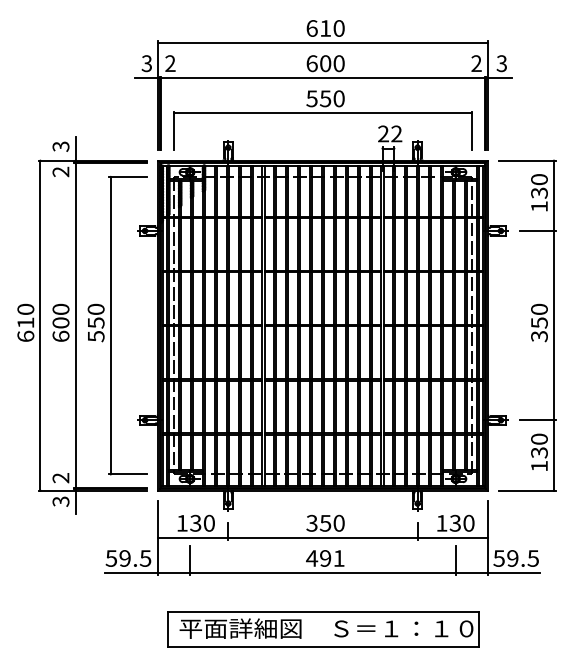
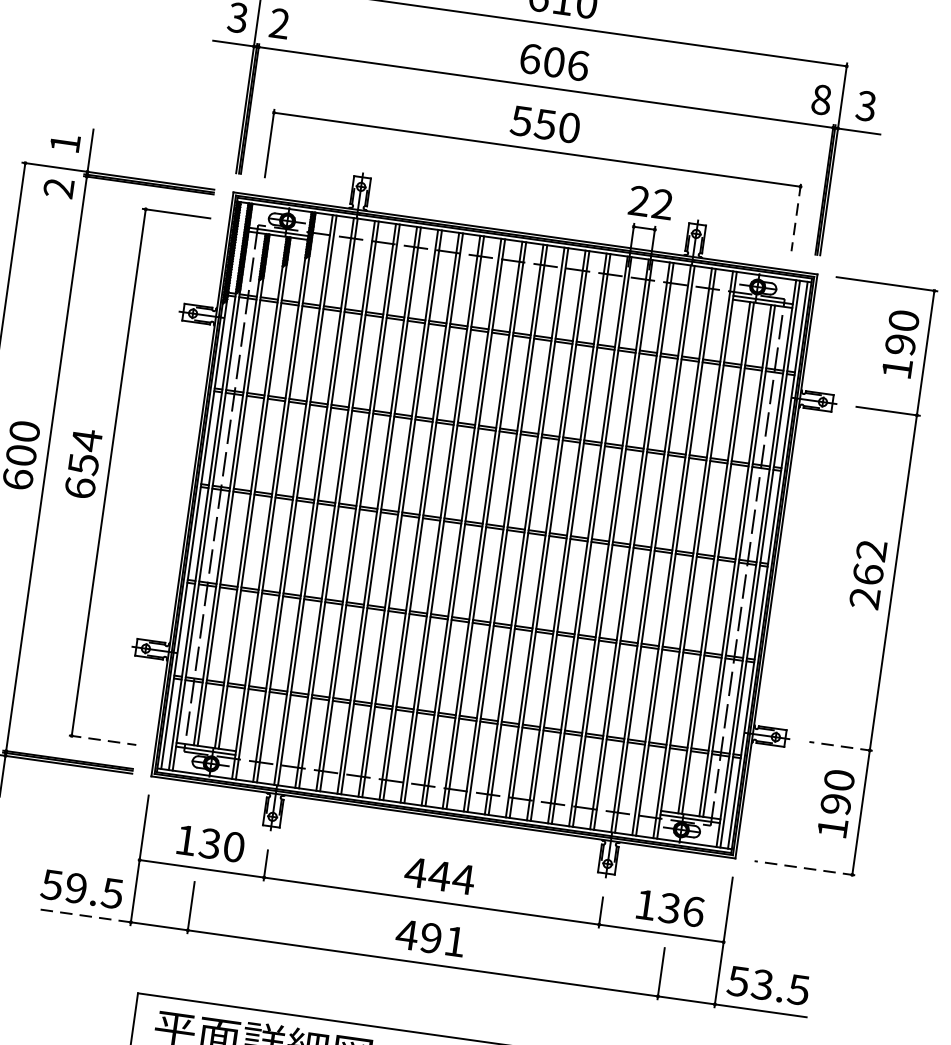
text: (338, 63) -> (577, 65), 600 -> 606
text: (476, 63) -> (821, 99), 2 -> 8
line: (471, 131) -> (795, 218), solid -> dashed
text: (60, 146) -> (64, 143), 3 -> 1
text: (539, 192) -> (900, 343), 130 -> 190
text: (95, 322) -> (82, 463), 550 -> 654
text: (539, 322) -> (868, 573), 350 -> 262
line: (537, 420) -> (840, 746), solid -> dashed
text: (539, 452) -> (836, 803), 130 -> 190
line: (128, 474) -> (103, 740), solid -> dashed
line: (526, 490) -> (803, 867), solid -> dashed
text: (325, 522) -> (439, 874), 350 -> 444
text: (468, 522) -> (693, 910), 130 -> 136
text: (512, 558) -> (761, 984), 59.5 -> 53.5
line: (131, 573) -> (83, 916), solid -> dashed

